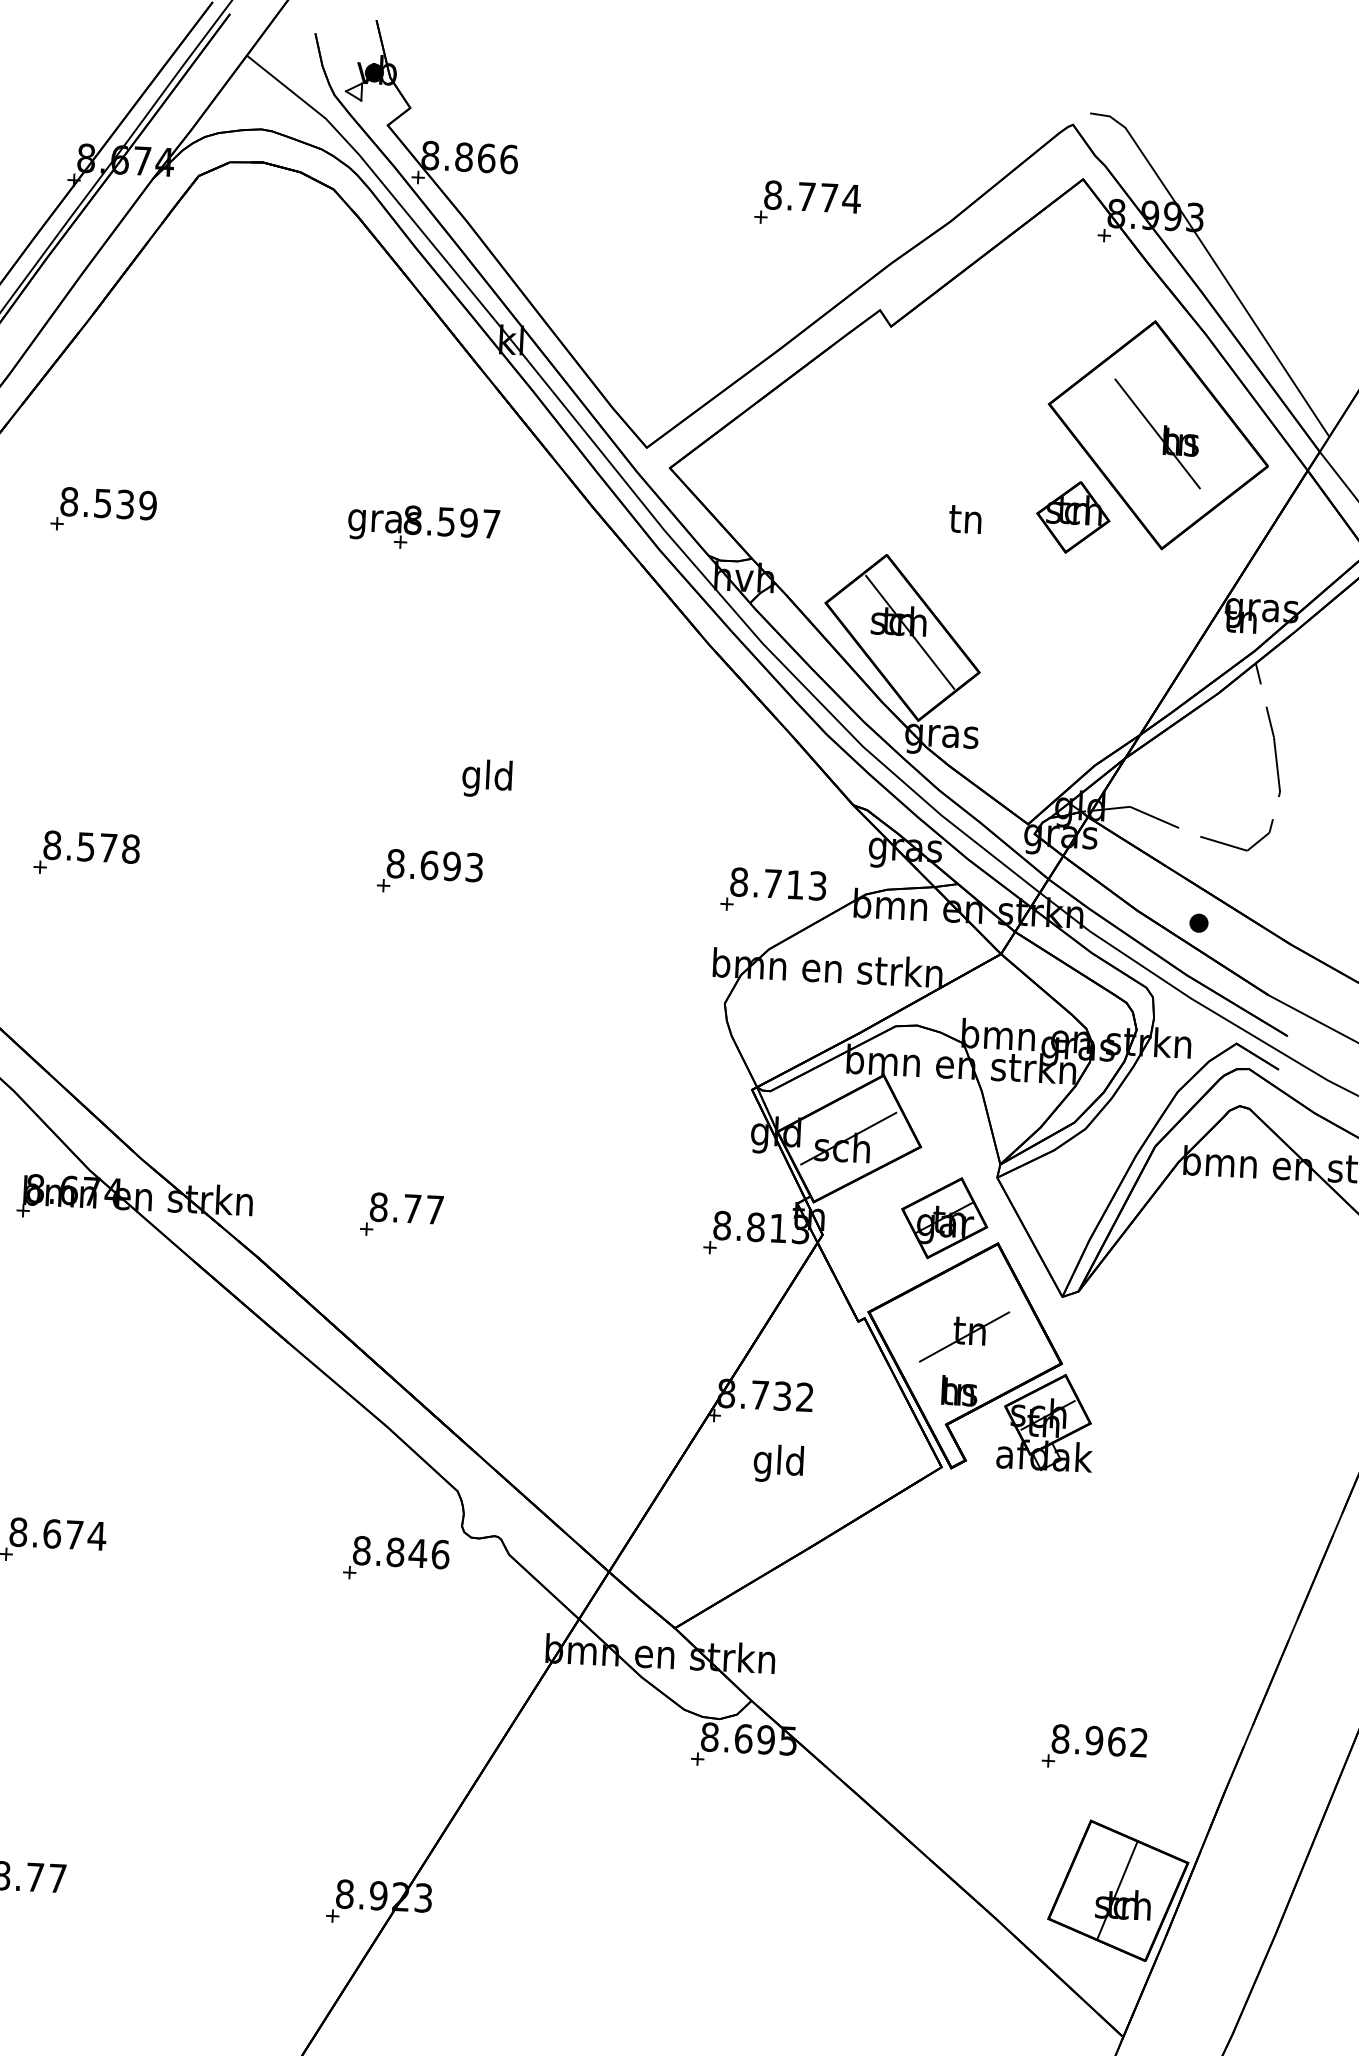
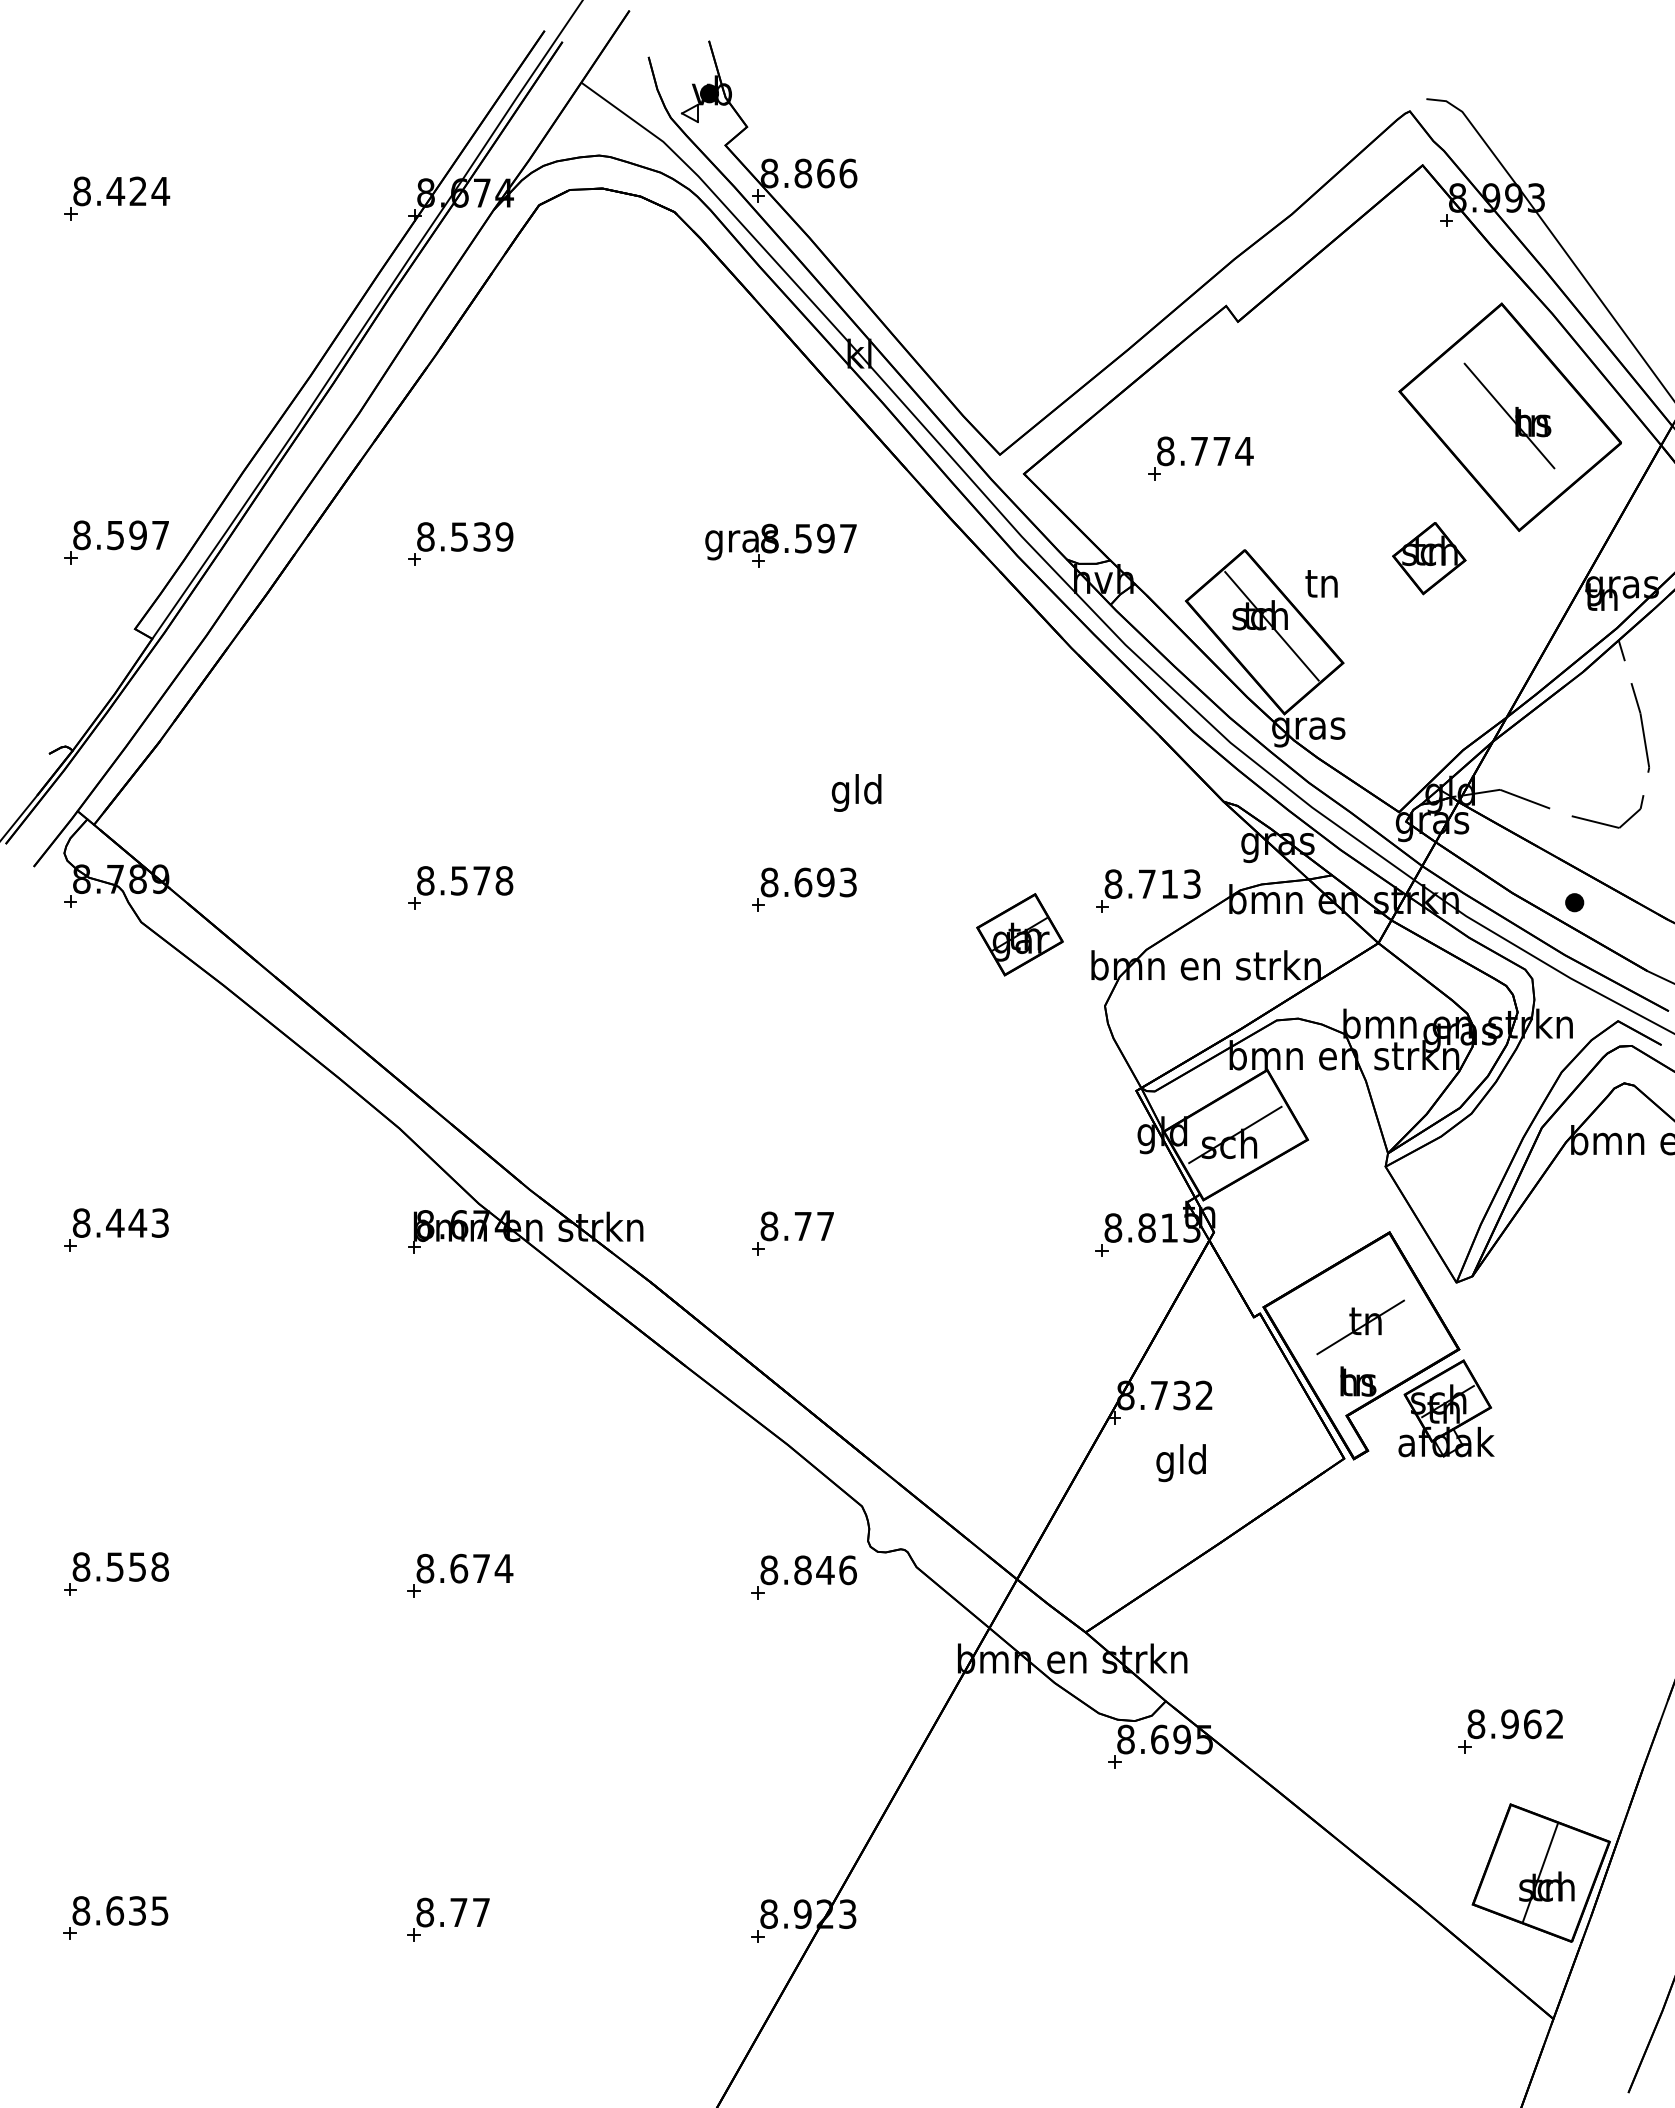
part: (807, 204) -> (1200, 458), moved
part: (1073, 517) -> (1429, 558), moved
text: (965, 519) -> (1321, 583), moved
part: (944, 1217) -> (1019, 934), moved

